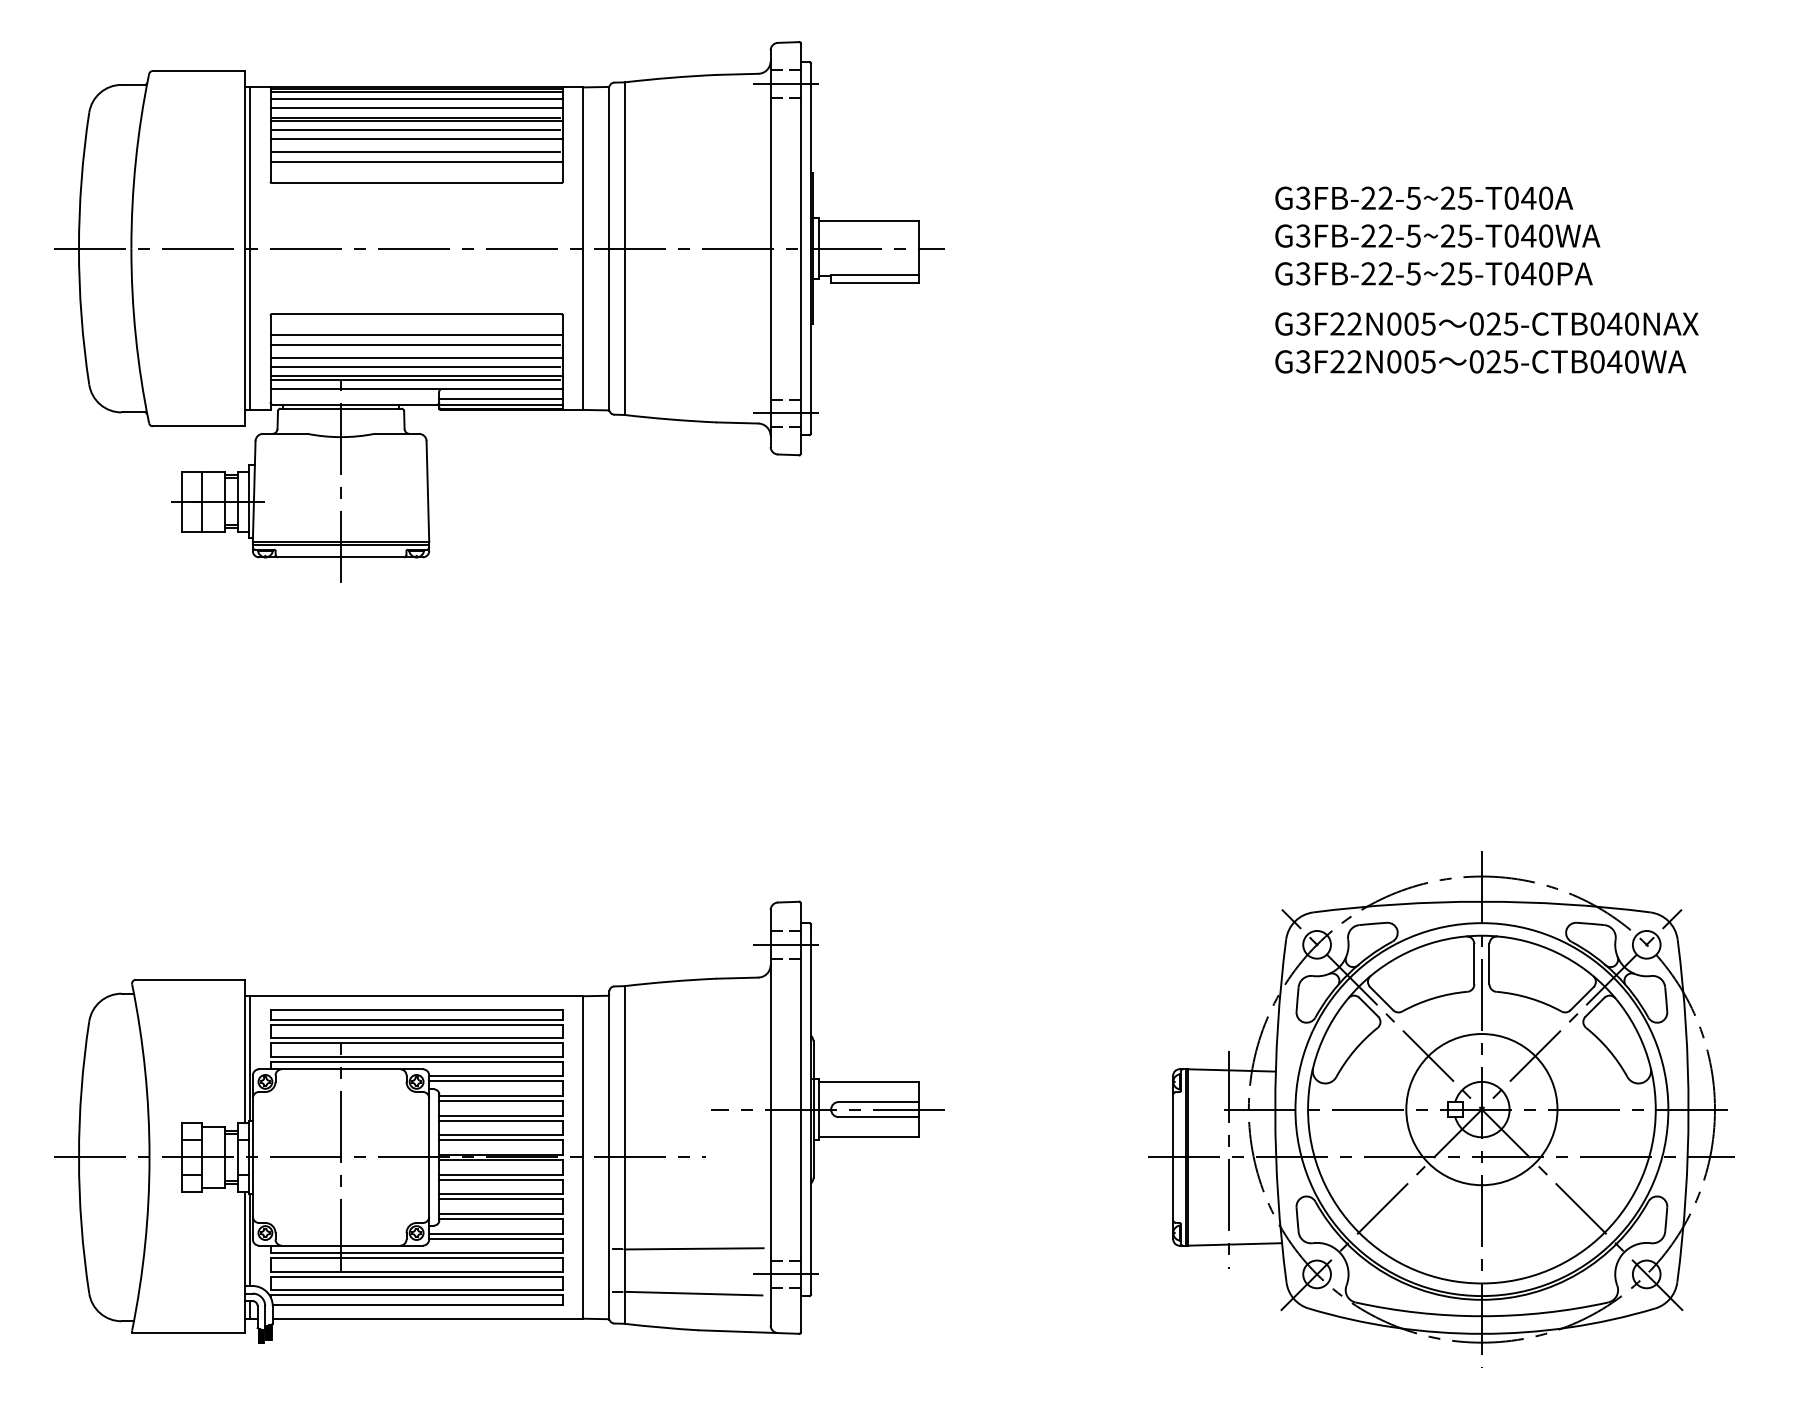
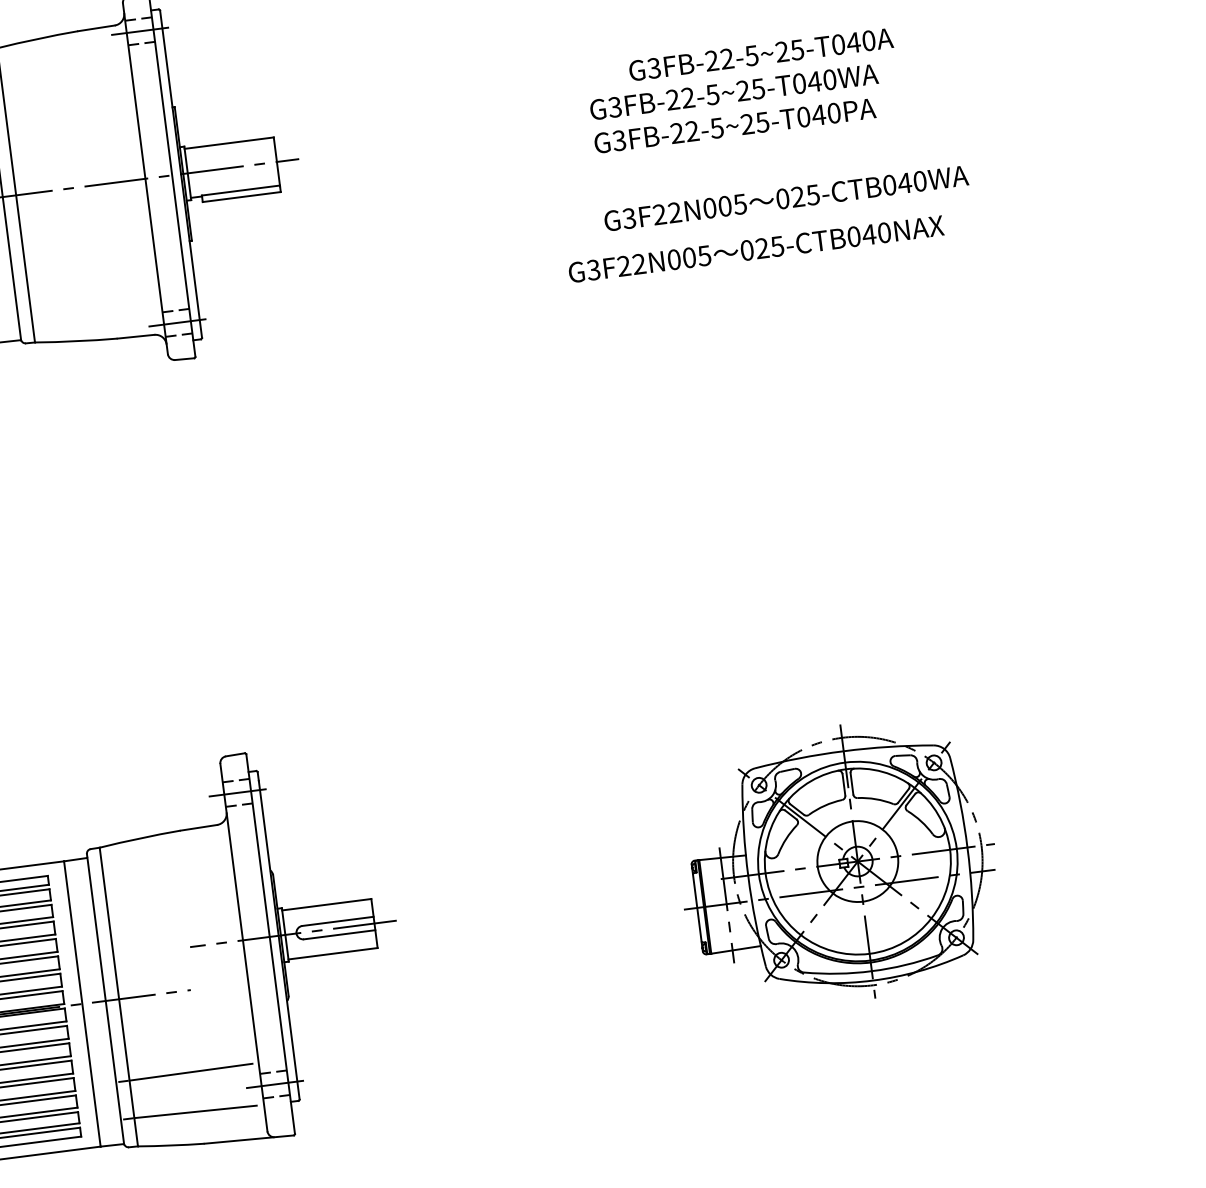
text: (1424, 197) -> (761, 53), moved
text: (1486, 323) -> (755, 248), moved
part: (1441, 1109) -> (836, 864), size x0.6

